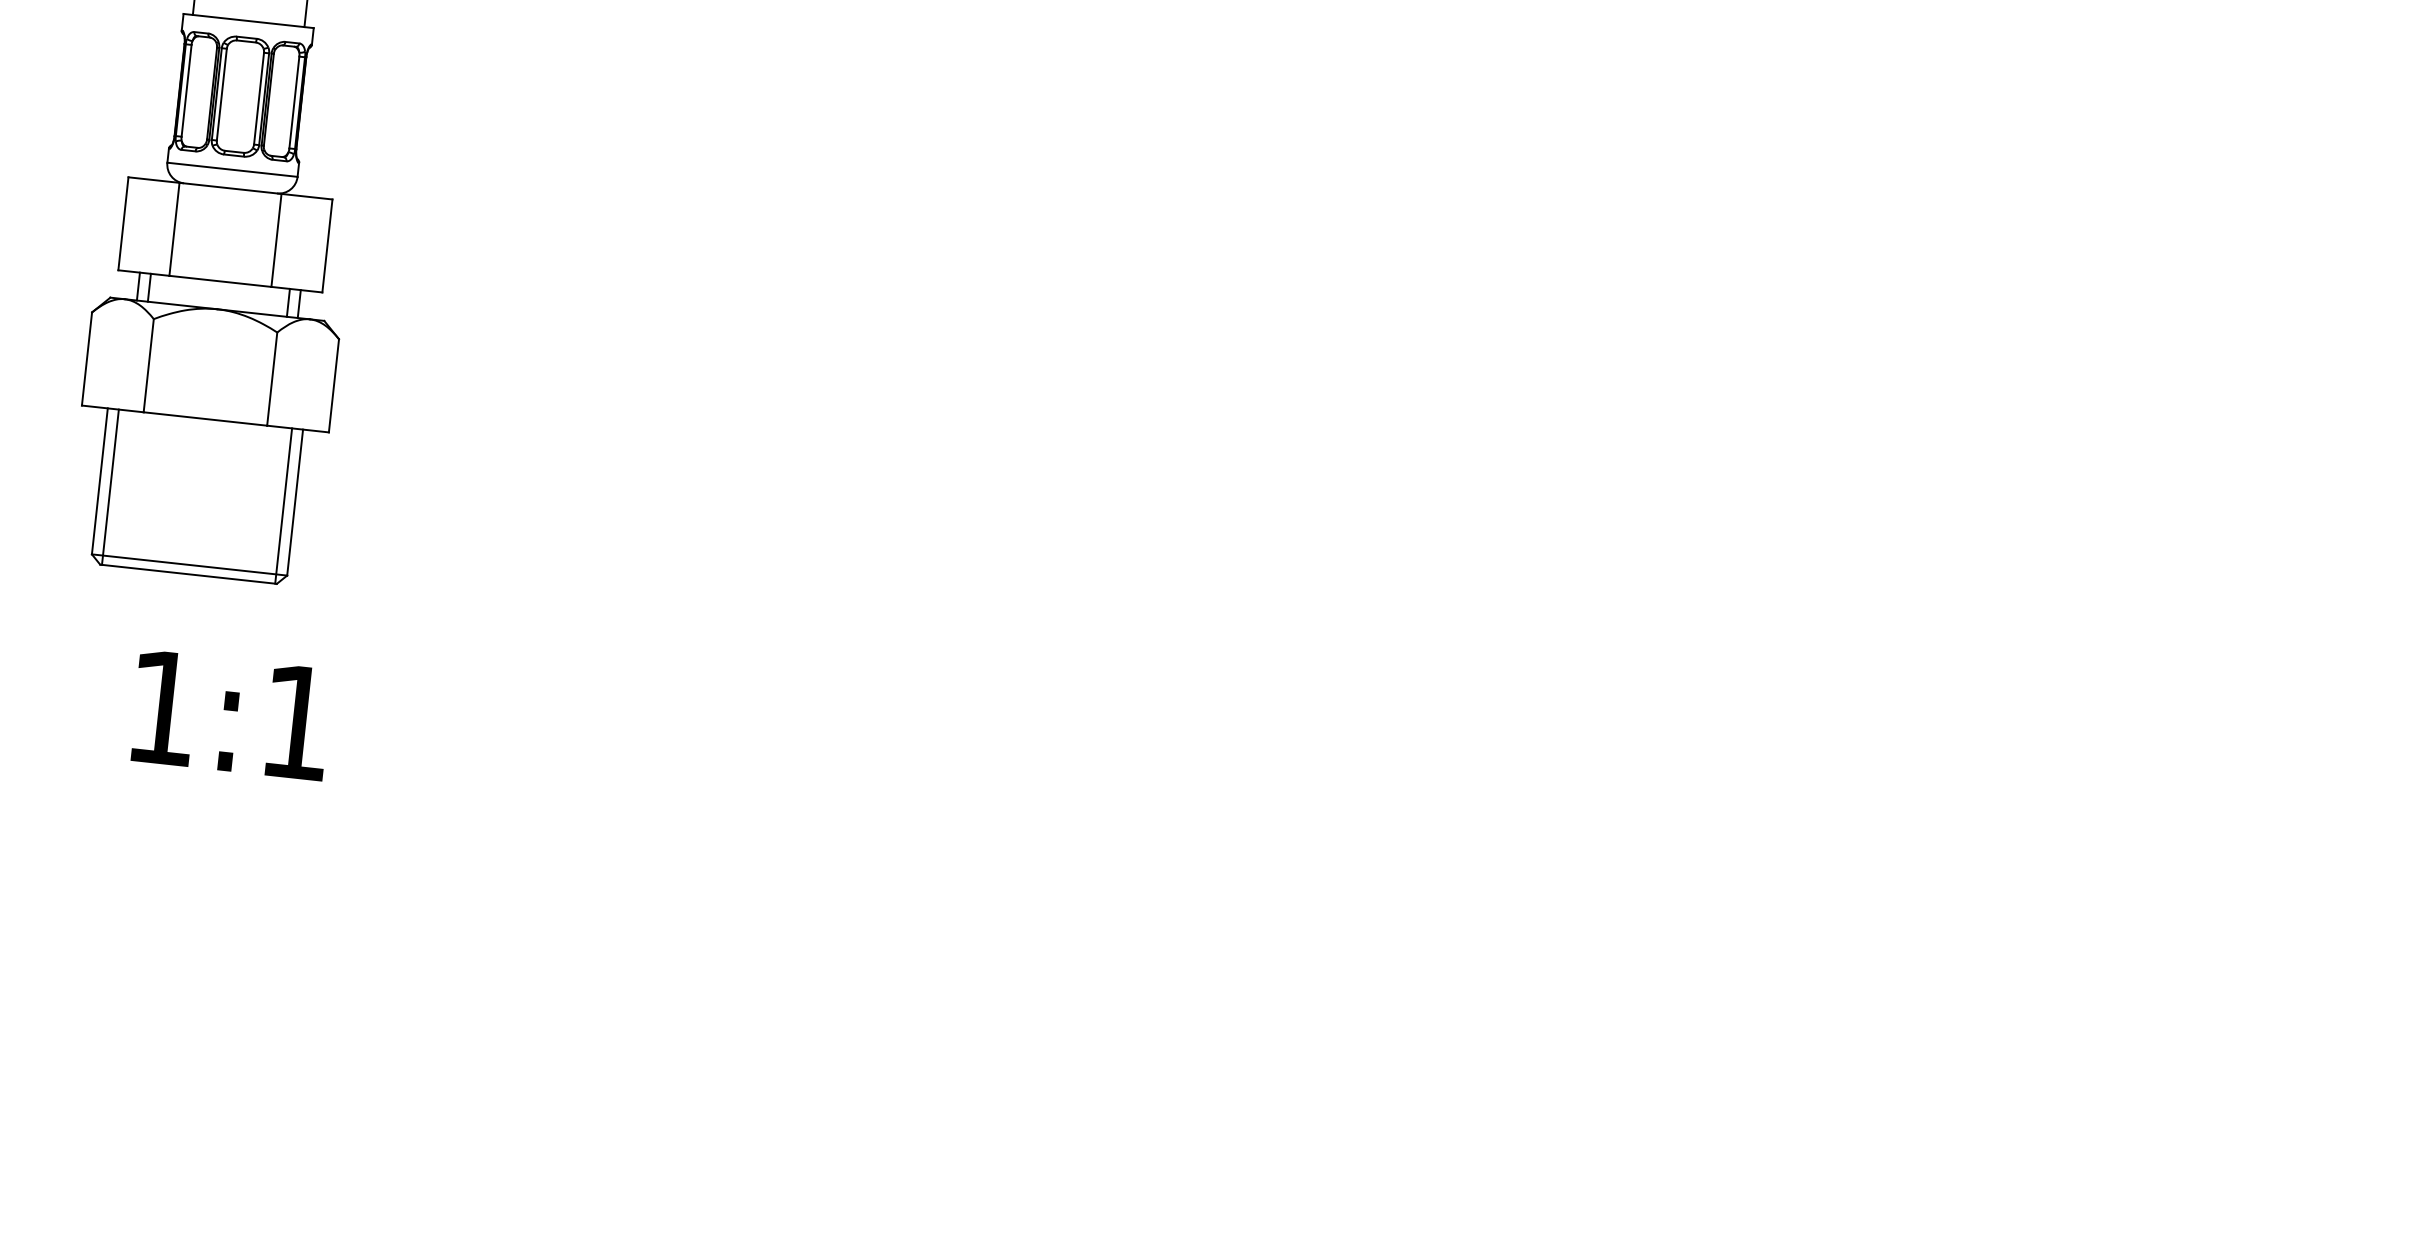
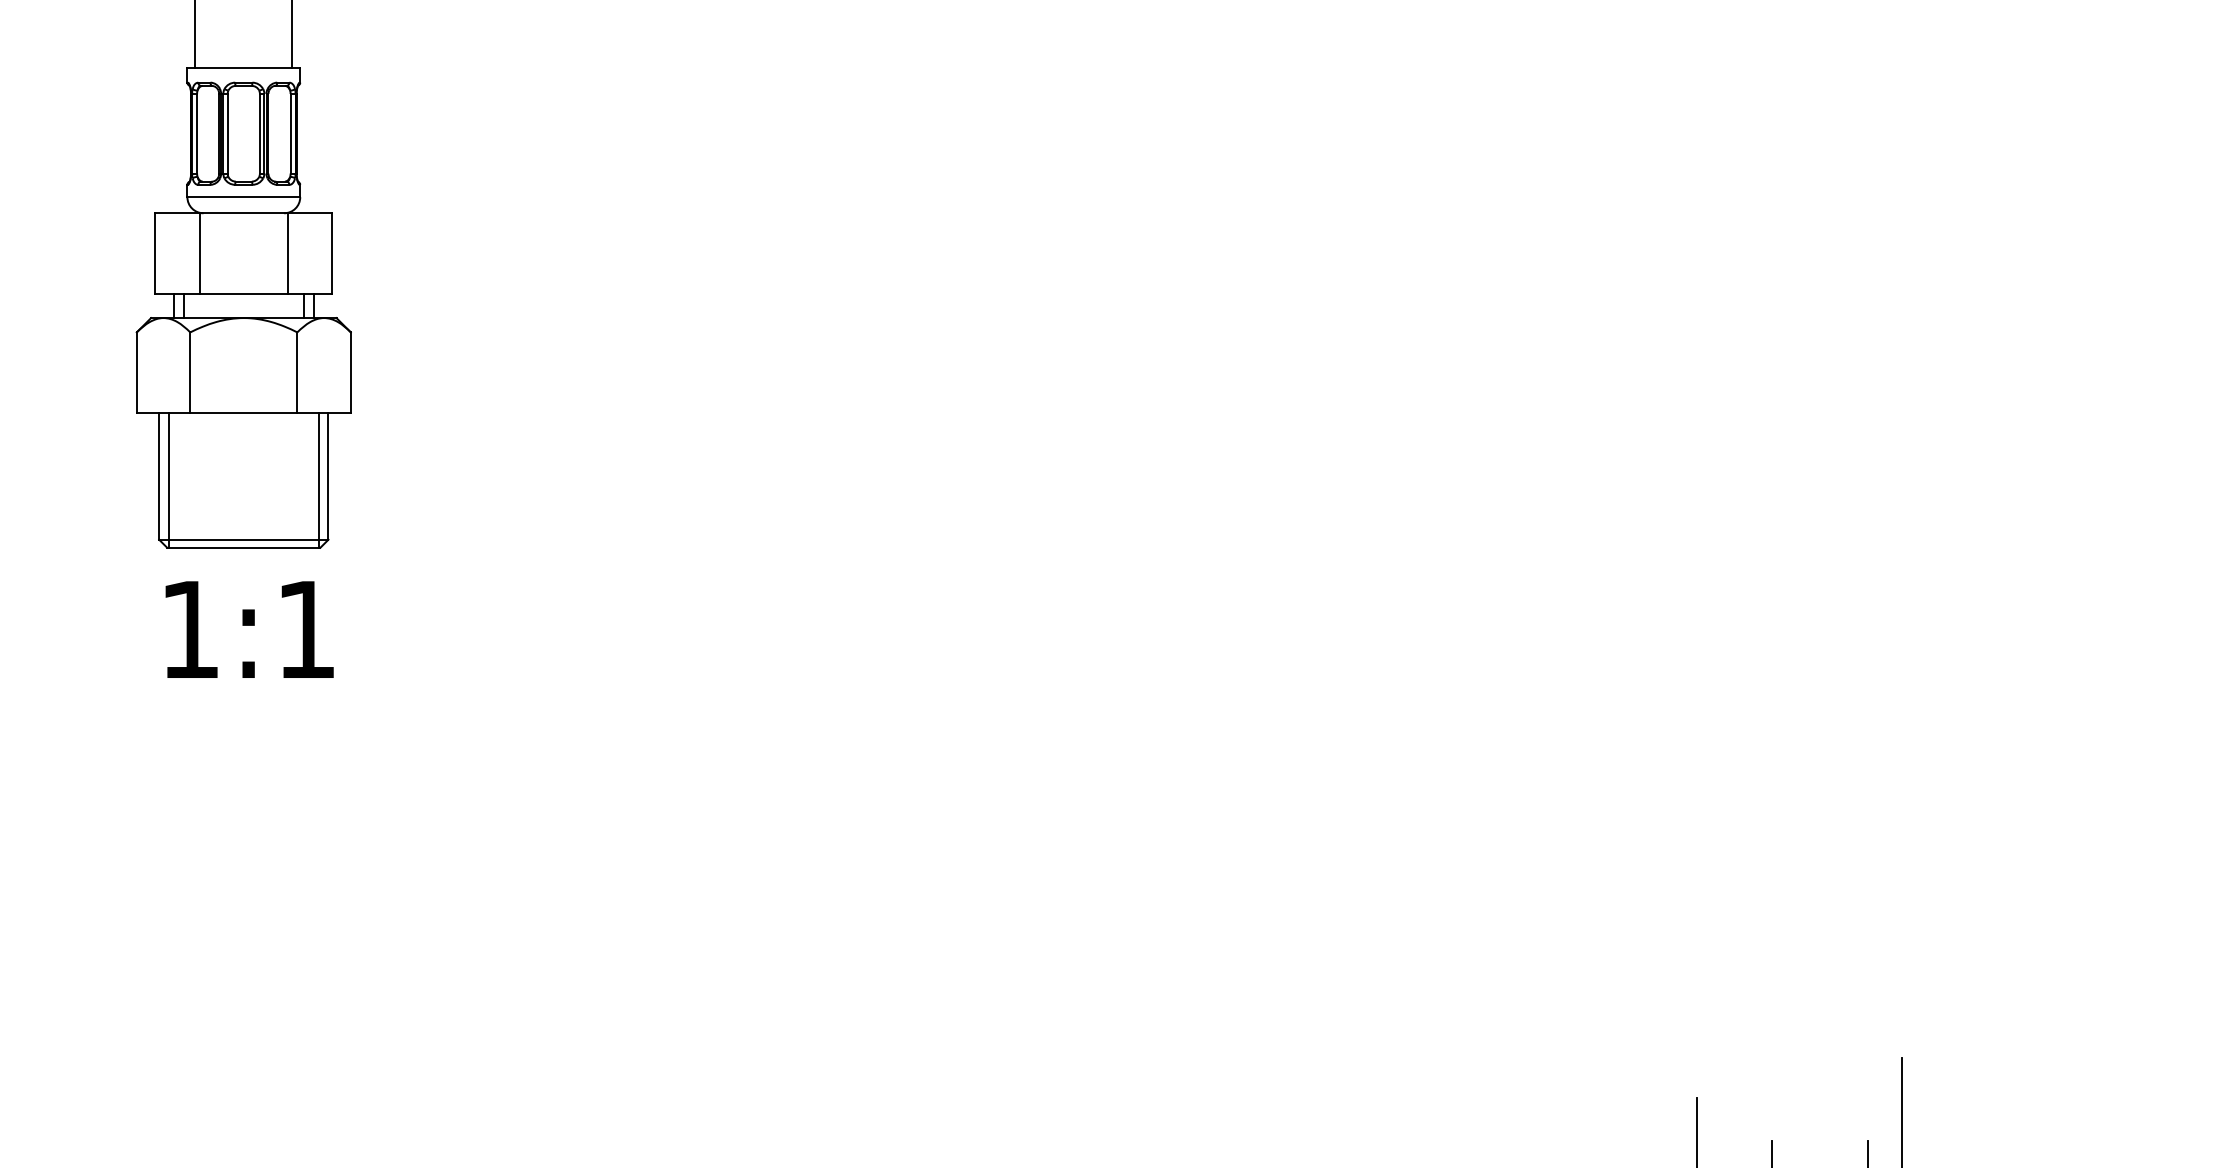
text: (231, 715) -> (249, 629), moved

